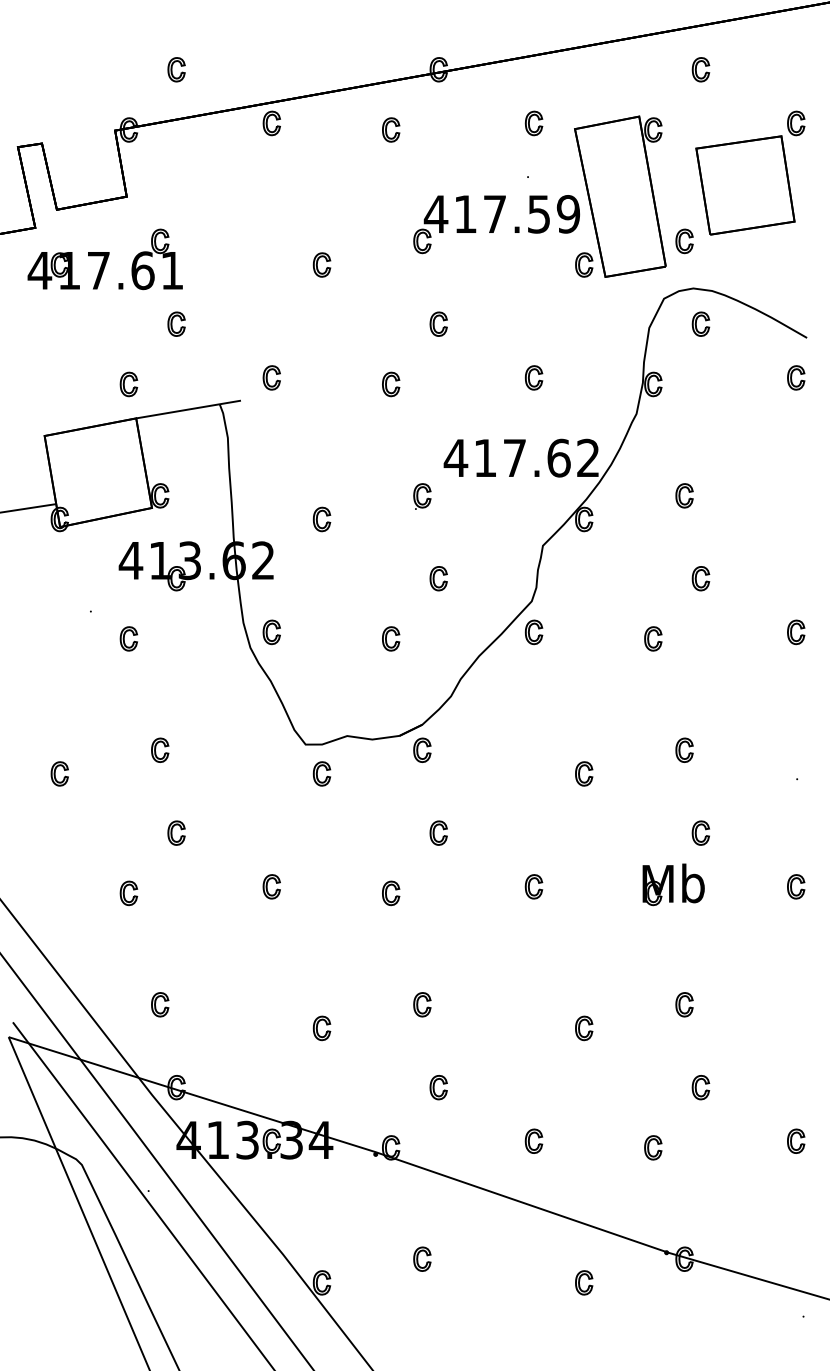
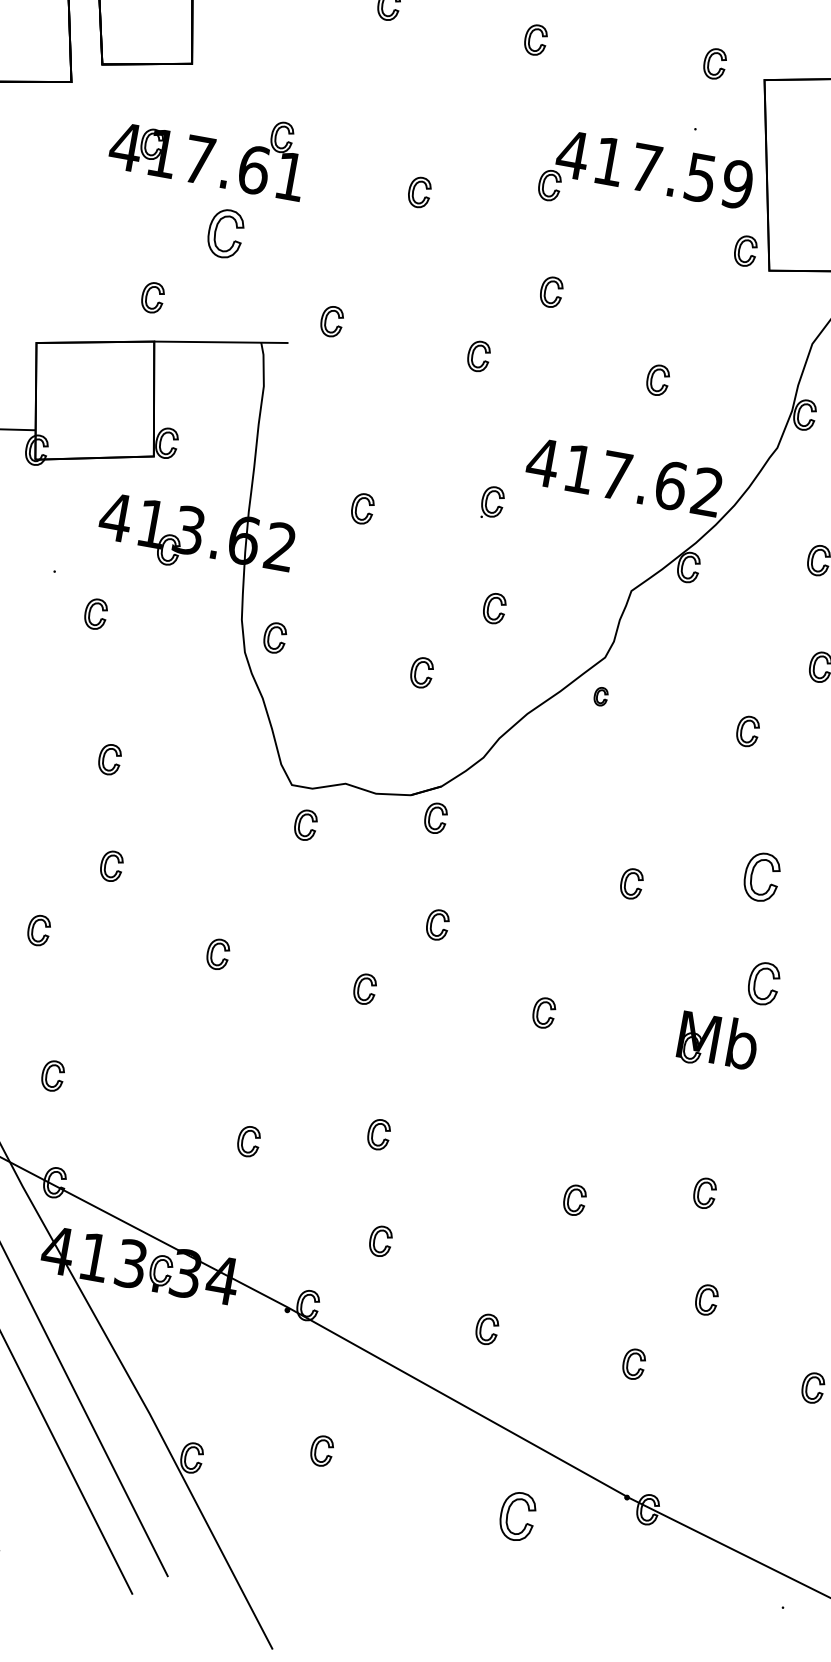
part: (104, 259) -> (208, 147), moved
part: (176, 323) -> (225, 232), size x1.6
part: (533, 632) -> (600, 696), size x0.6
part: (684, 749) -> (761, 875), size x1.6
part: (700, 832) -> (763, 982), size x1.4
part: (584, 1282) -> (518, 1516), size x1.6

